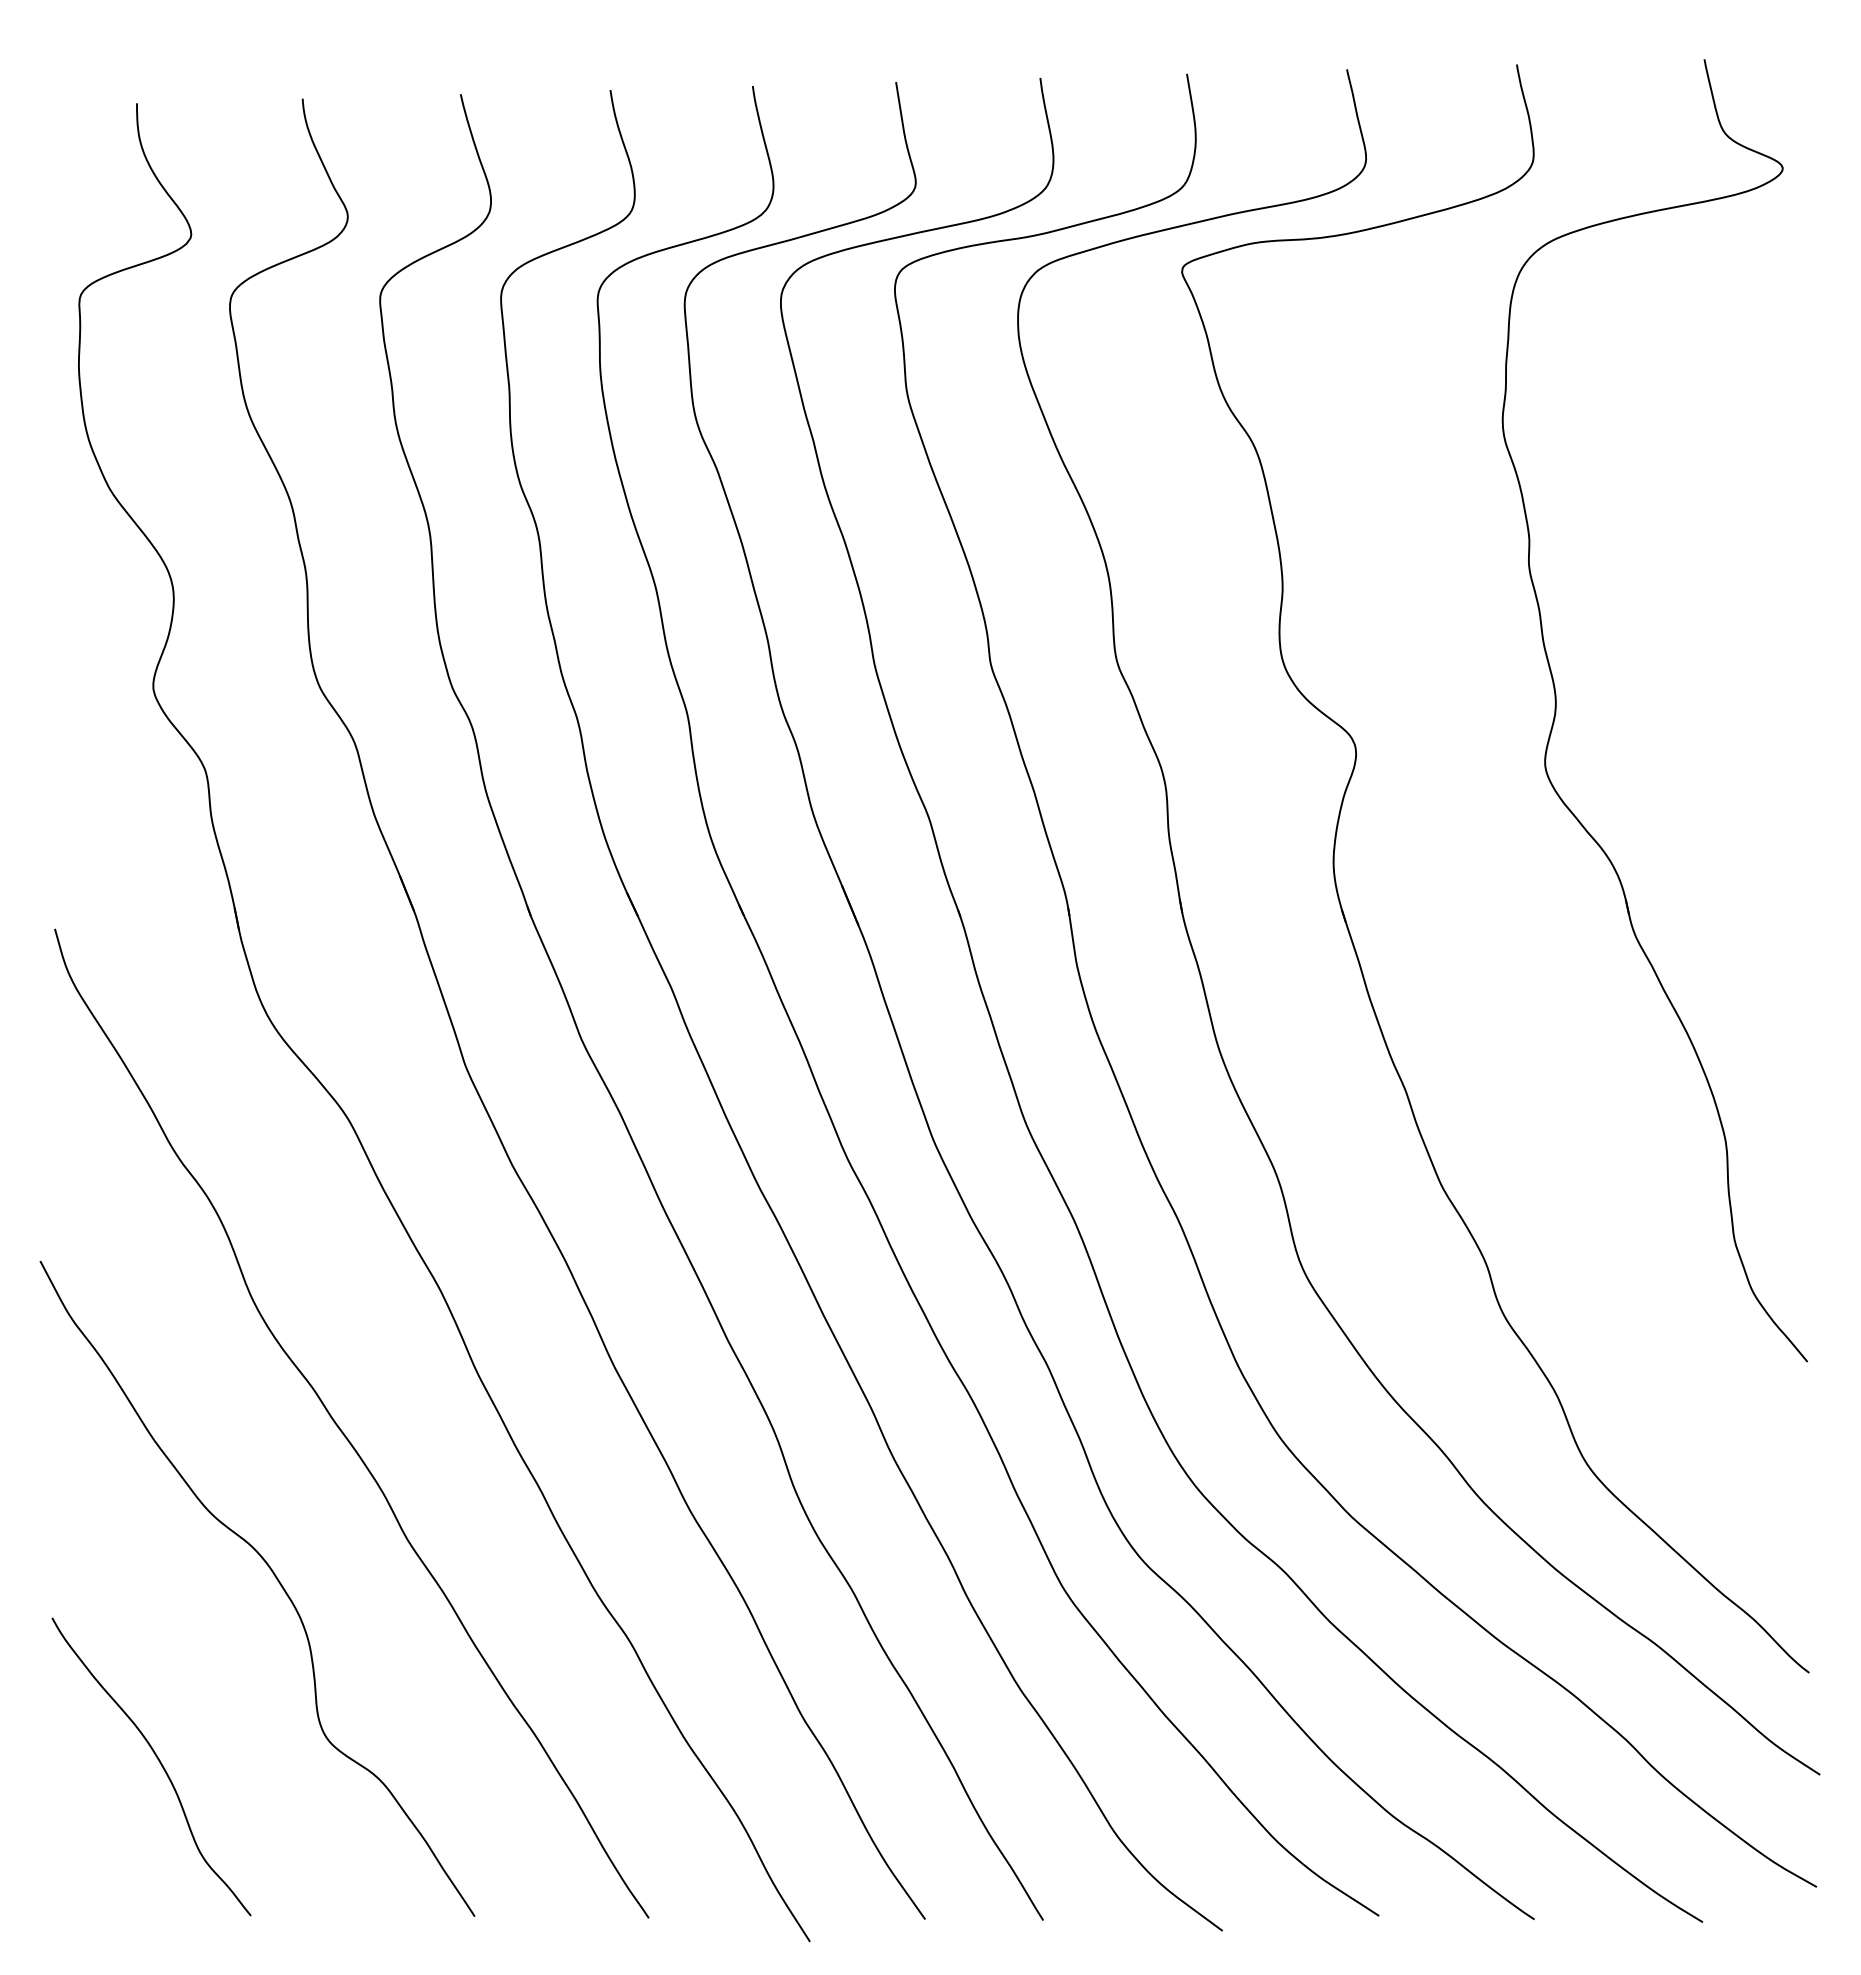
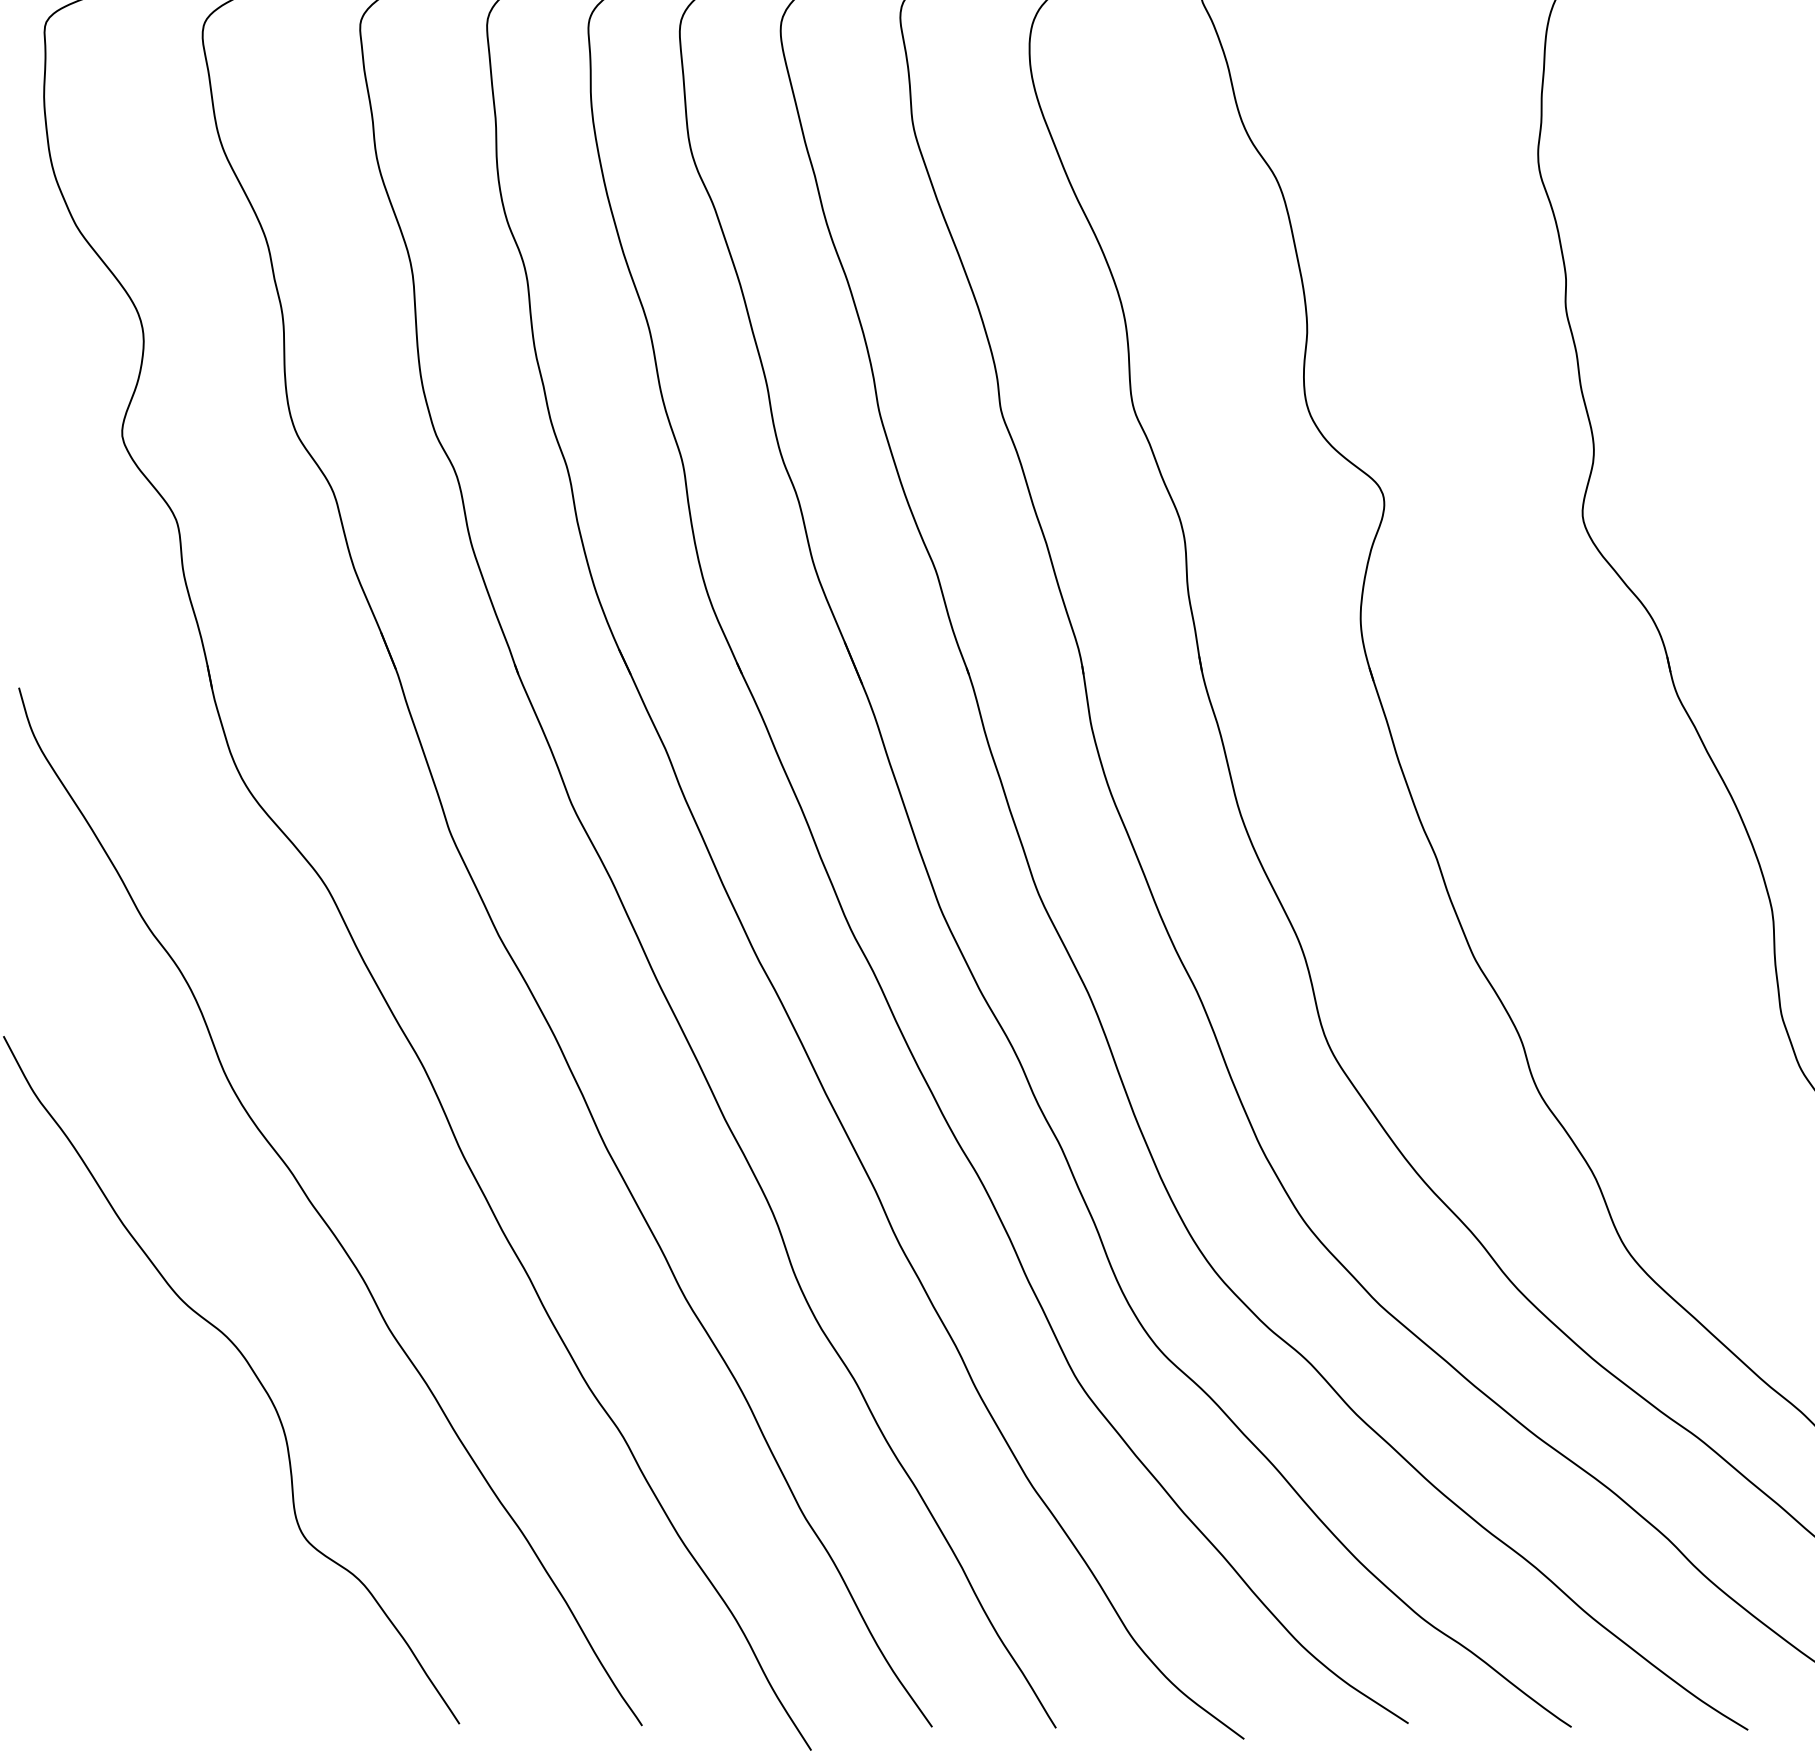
curve: (158, 1761) -> (127, 1561), removed

